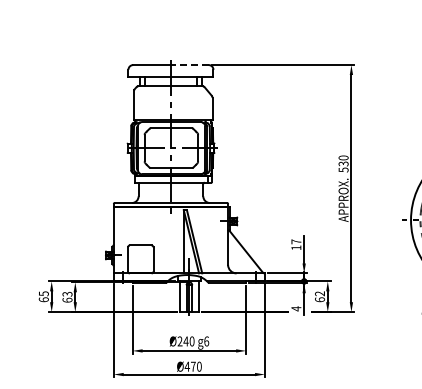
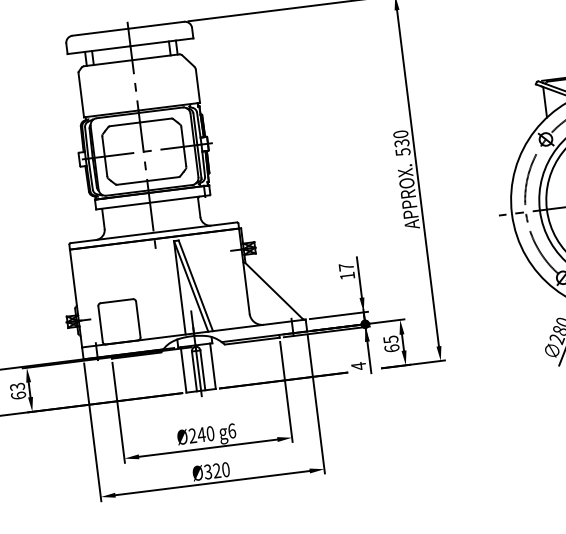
line: (189, 65) -> (155, 25), dashed -> solid
text: (319, 293) -> (390, 339), 62 -> 65
text: (189, 366) -> (211, 471), Ø470 -> Ø320

